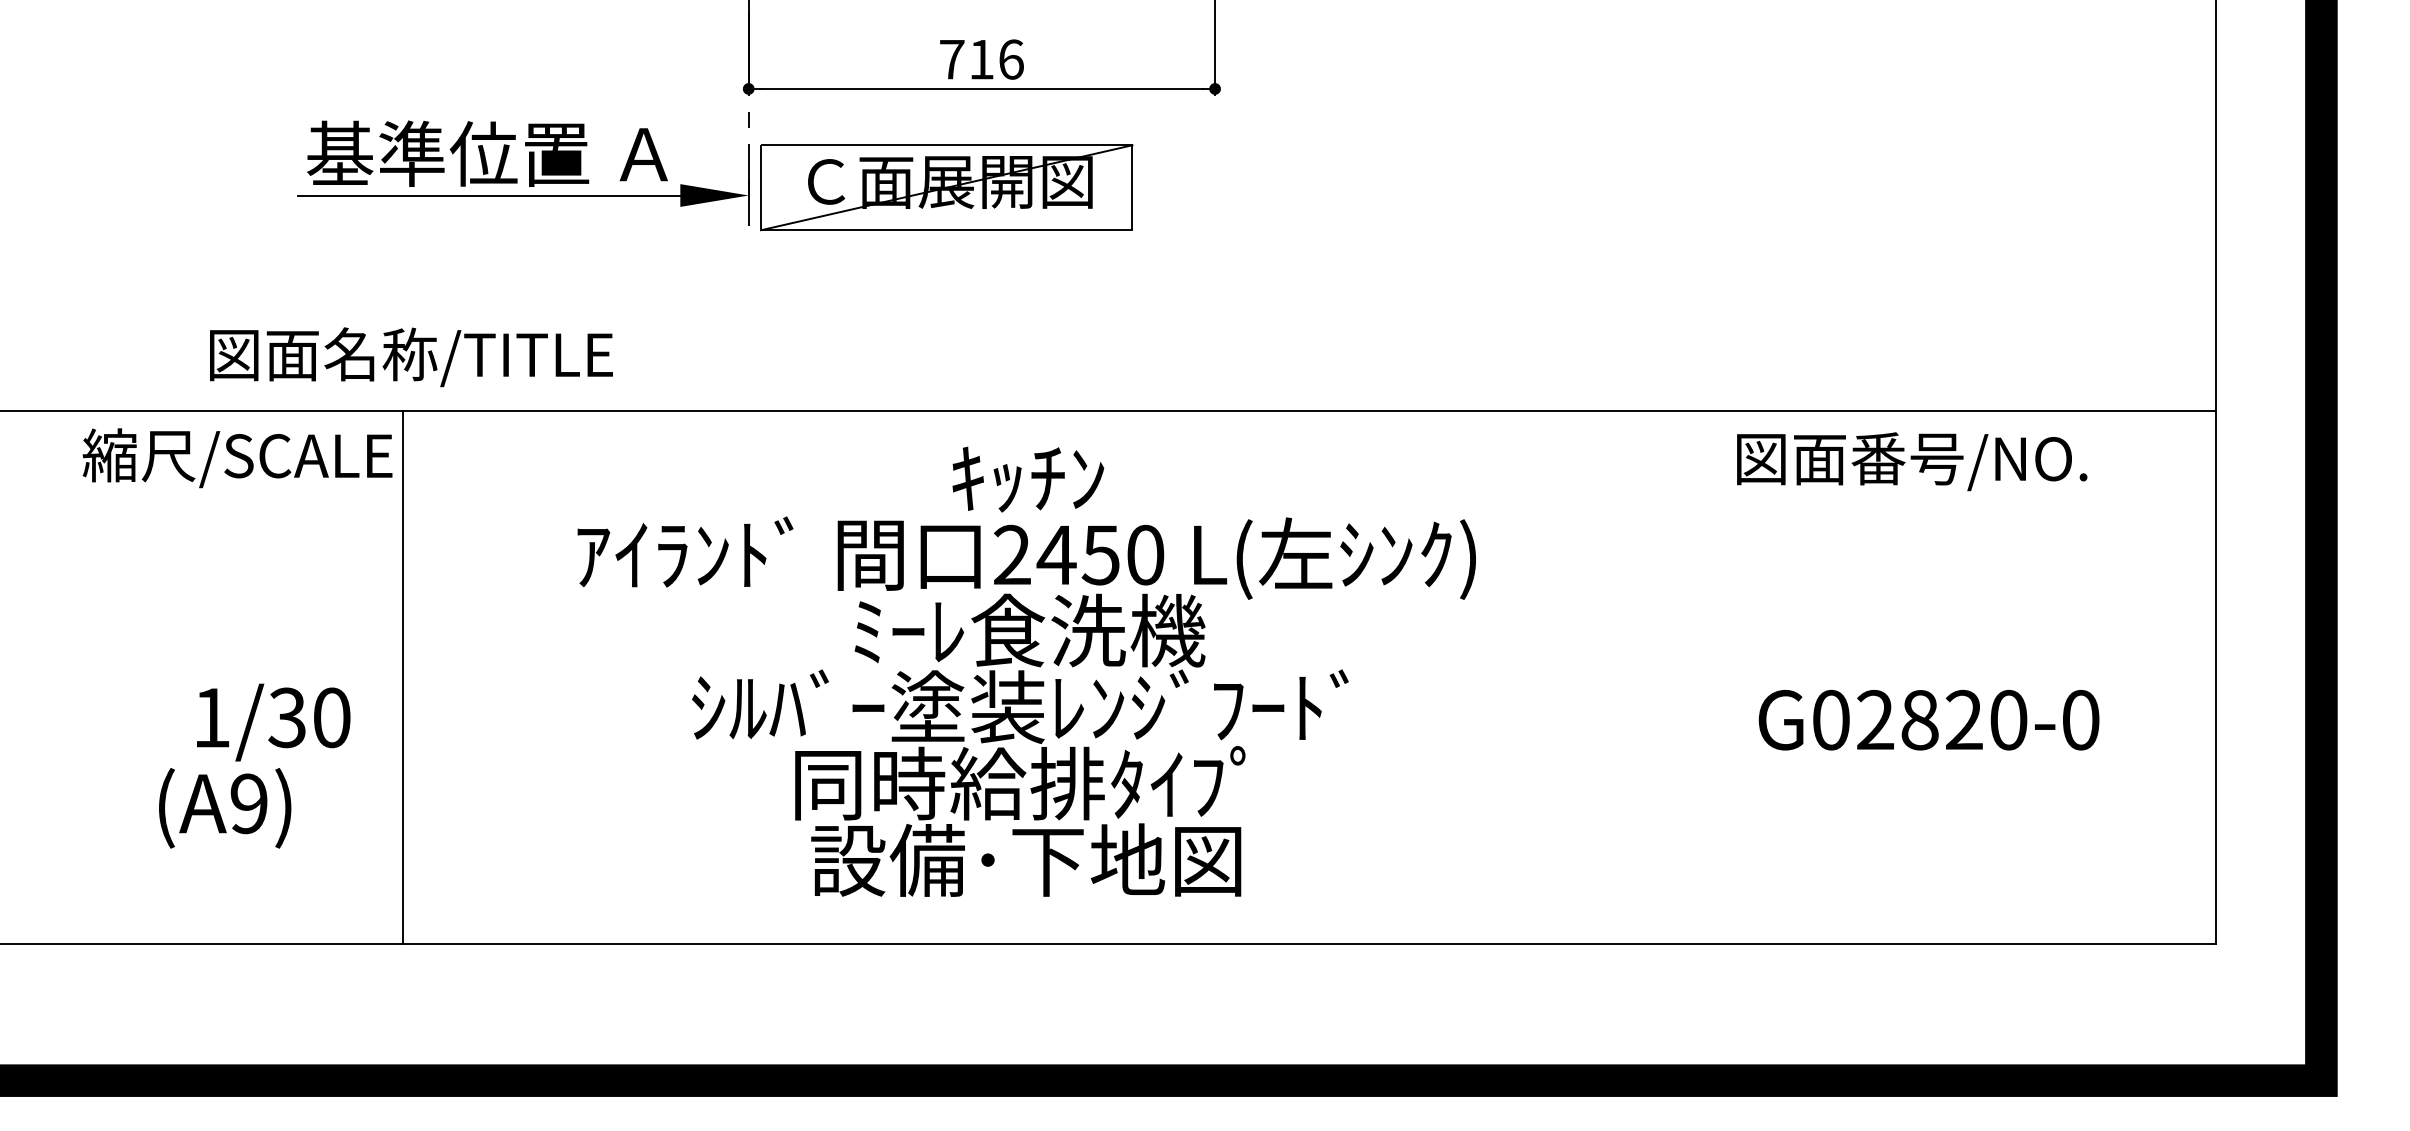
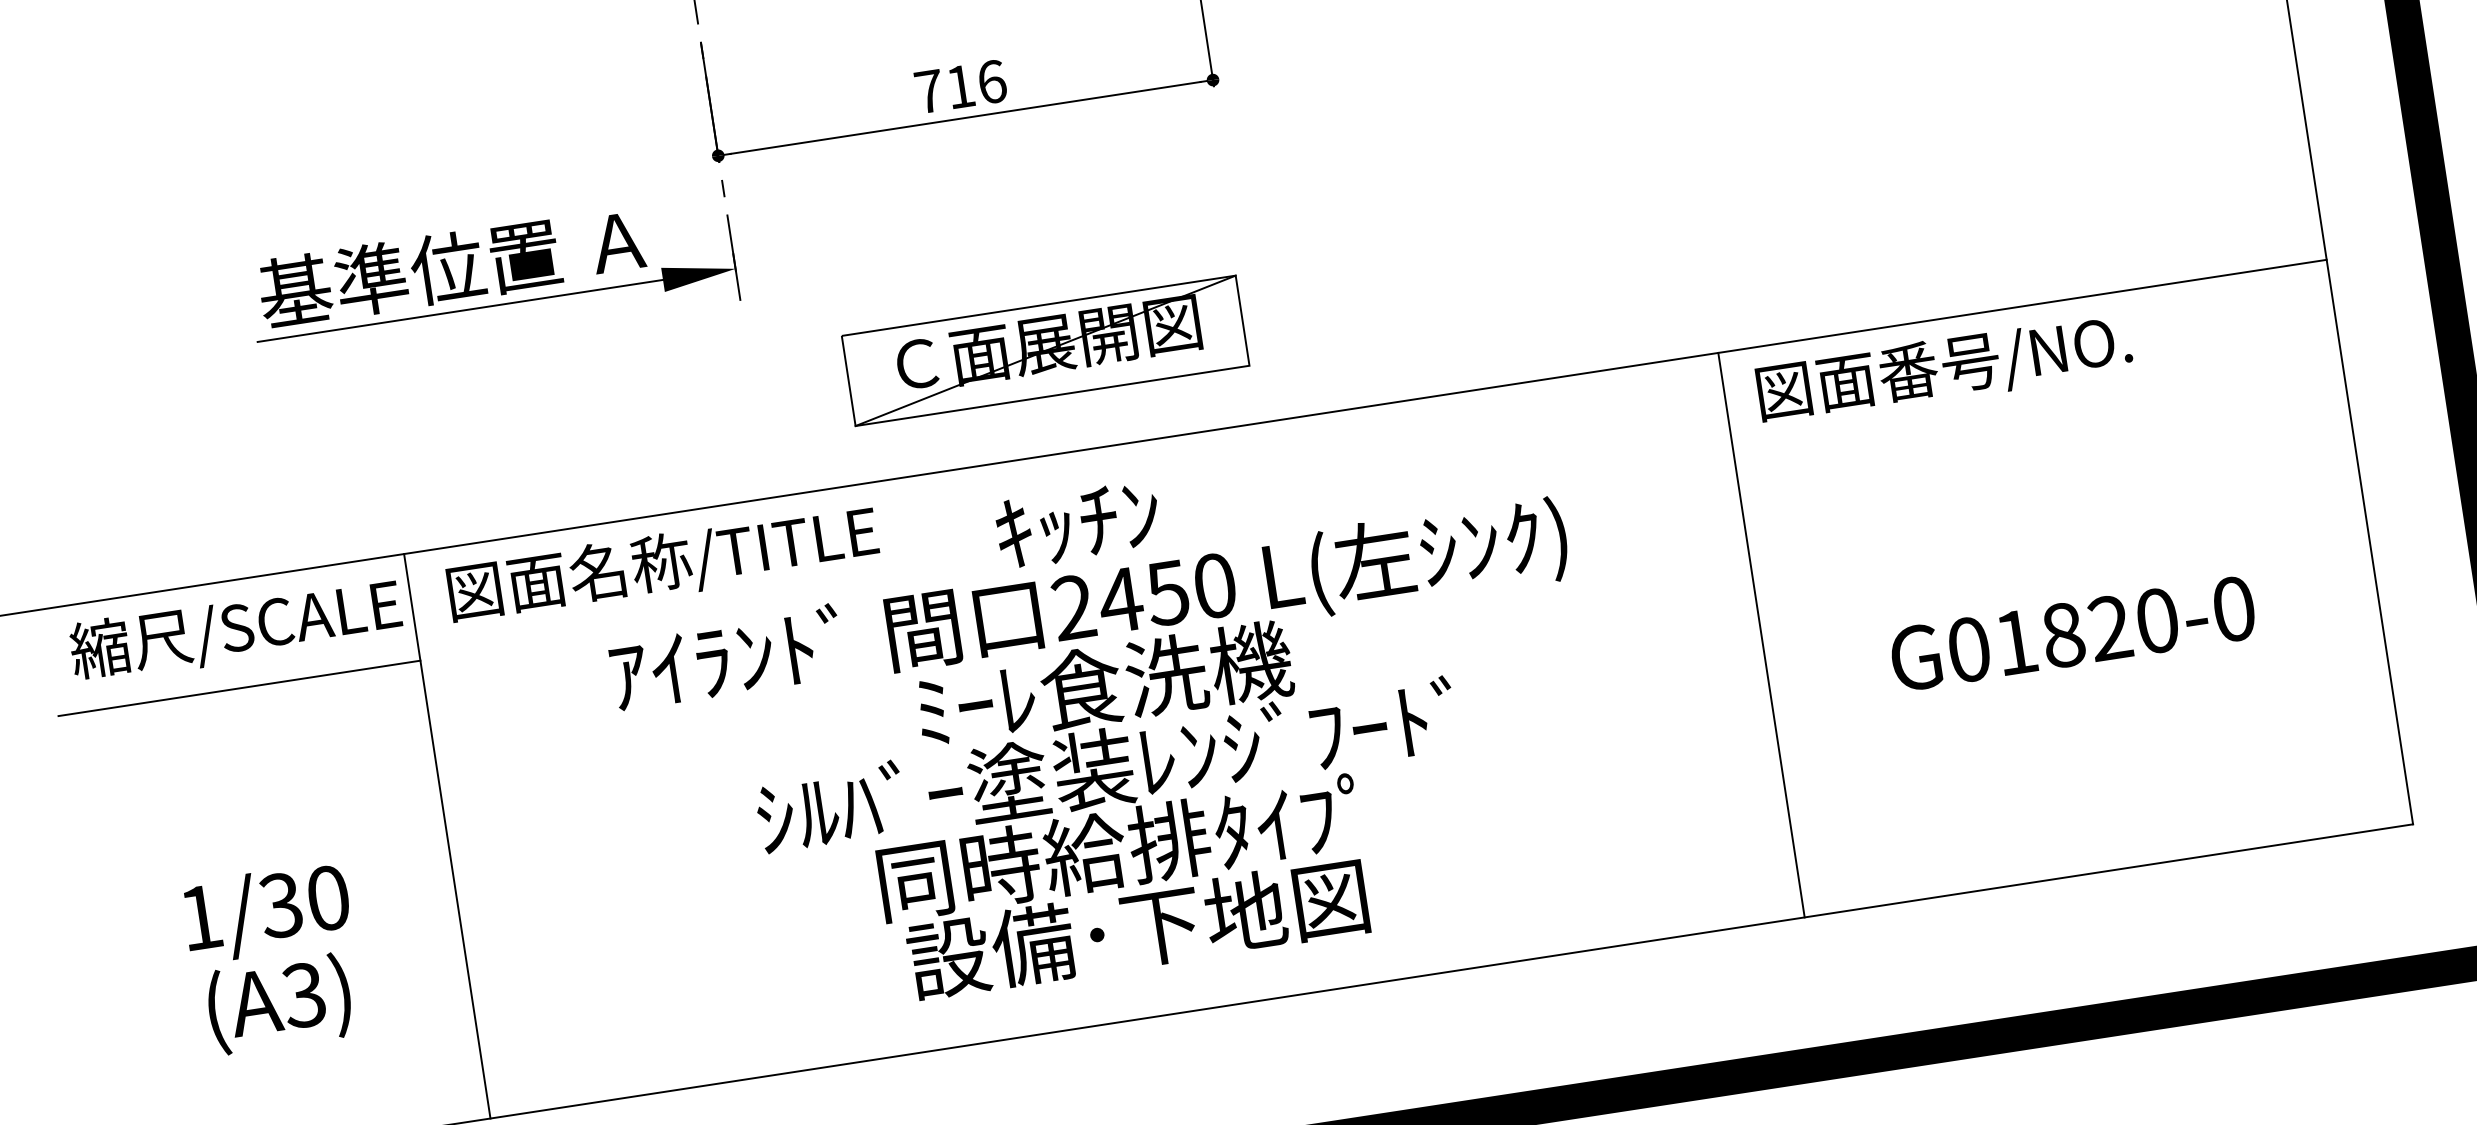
part: (946, 187) -> (1045, 350), moved
text: (411, 357) -> (663, 565), moved
text: (1912, 461) -> (1944, 369), moved
line: (232, 512) -> (239, 688), added
line: (1642, 677) -> (1761, 635), added
text: (1875, 719) -> (2015, 641), G02820-0 -> G01820-0
text: (273, 722) -> (267, 912), moved
text: (248, 803) -> (303, 995), (A9) -> (A3)

